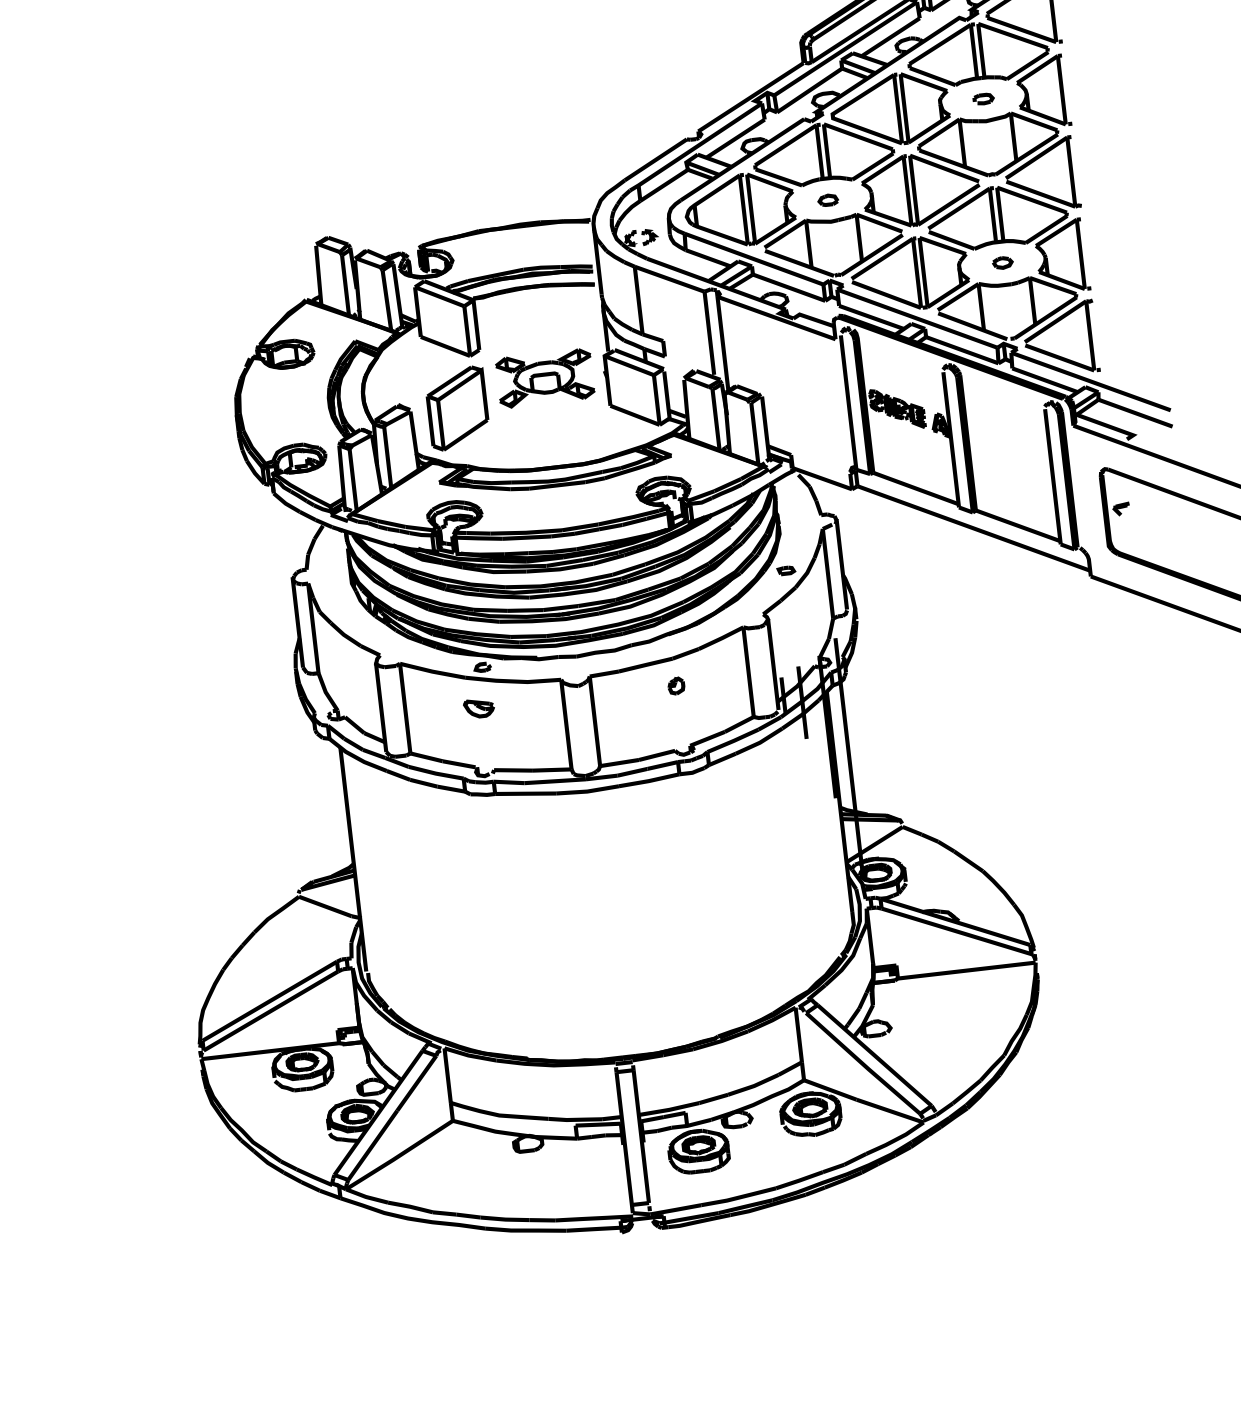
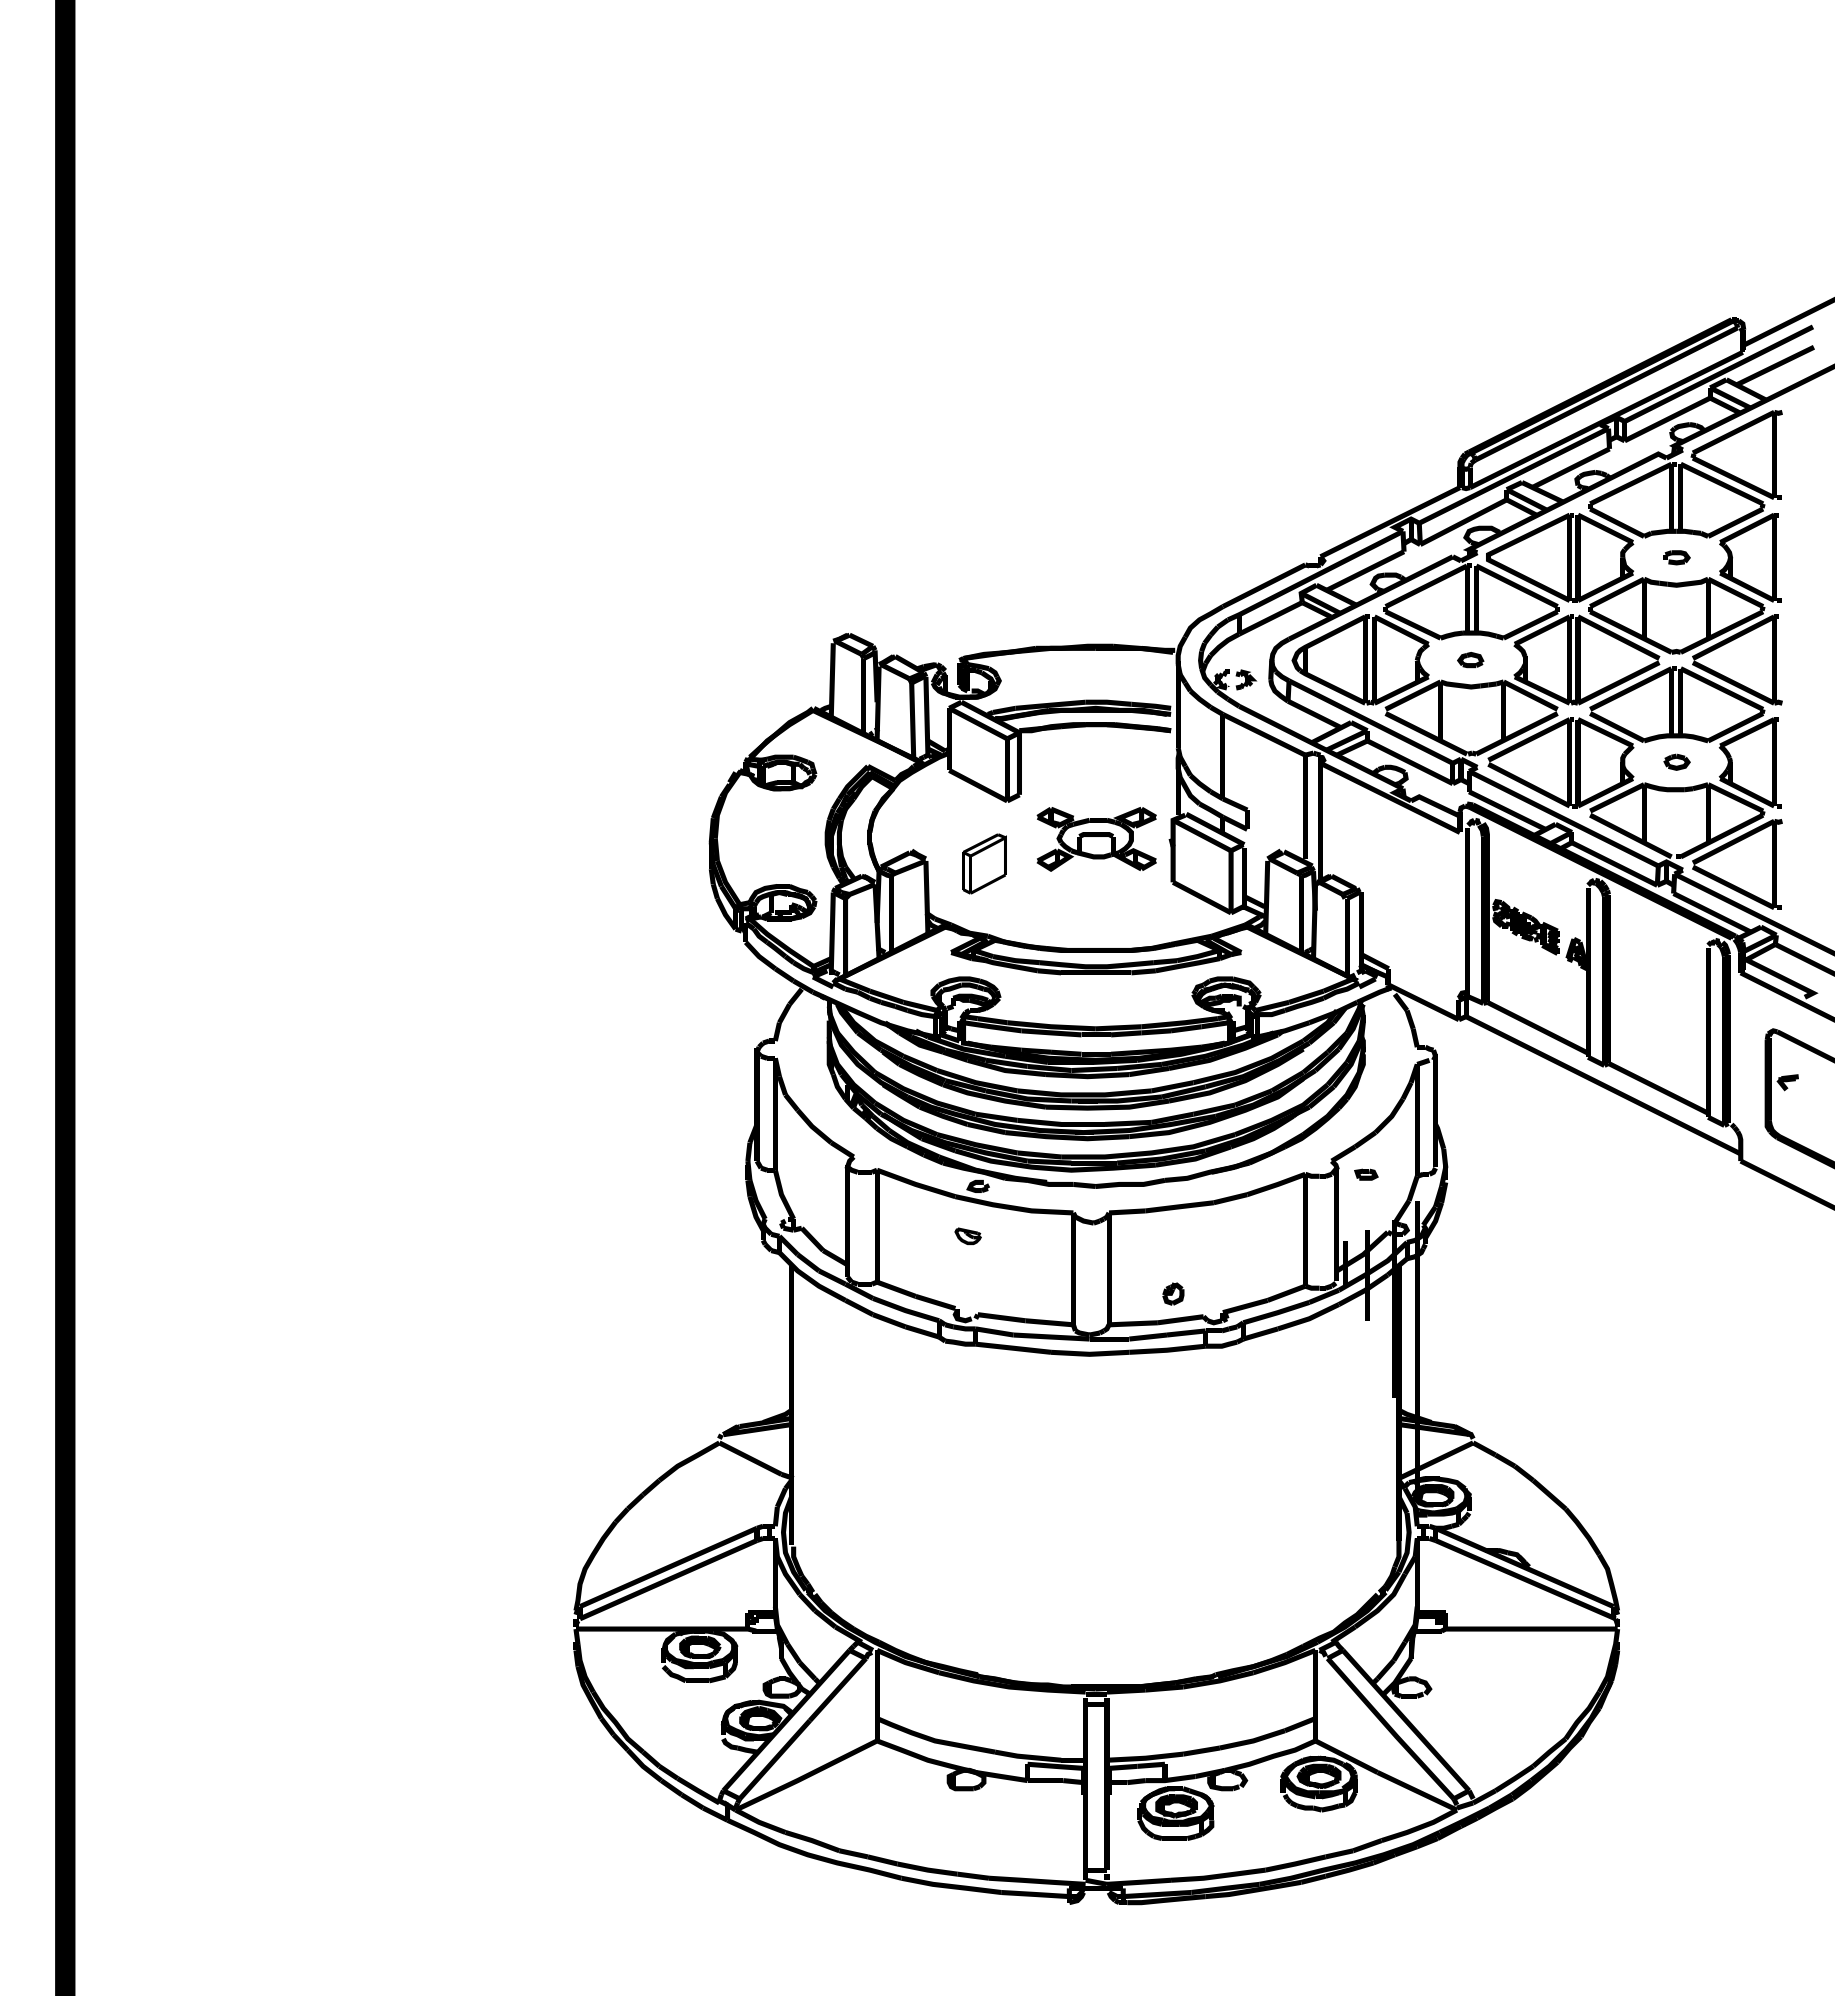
part: (457, 408) -> (984, 863), size x0.6
part: (786, 570) -> (1366, 1174), moved
part: (676, 685) -> (1173, 1293), moved
part: (478, 707) -> (967, 1235), size x0.7

